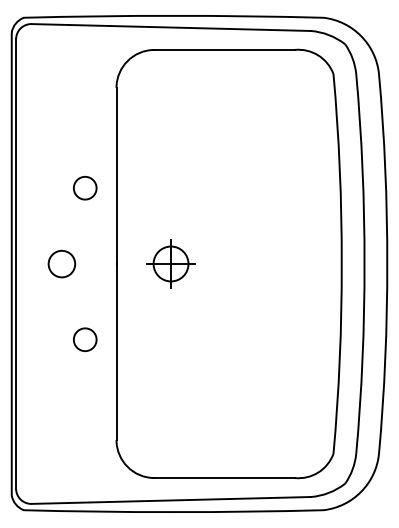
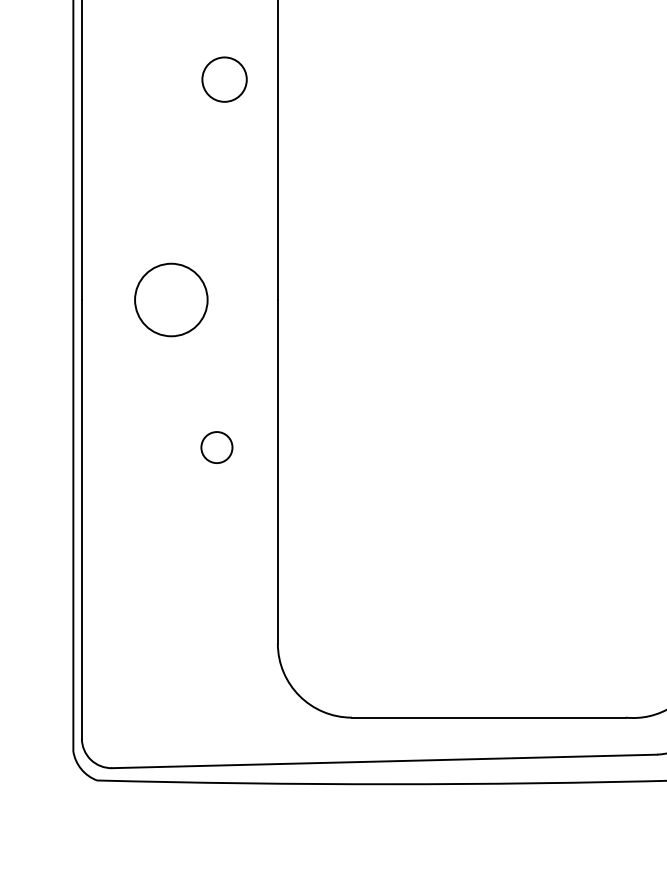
circle: (85, 188) -> (225, 80), moved
circle: (61, 263) -> (170, 298), size x1.4
part: (170, 263) -> (383, 298), removed
circle: (85, 339) -> (217, 447), size x0.7

